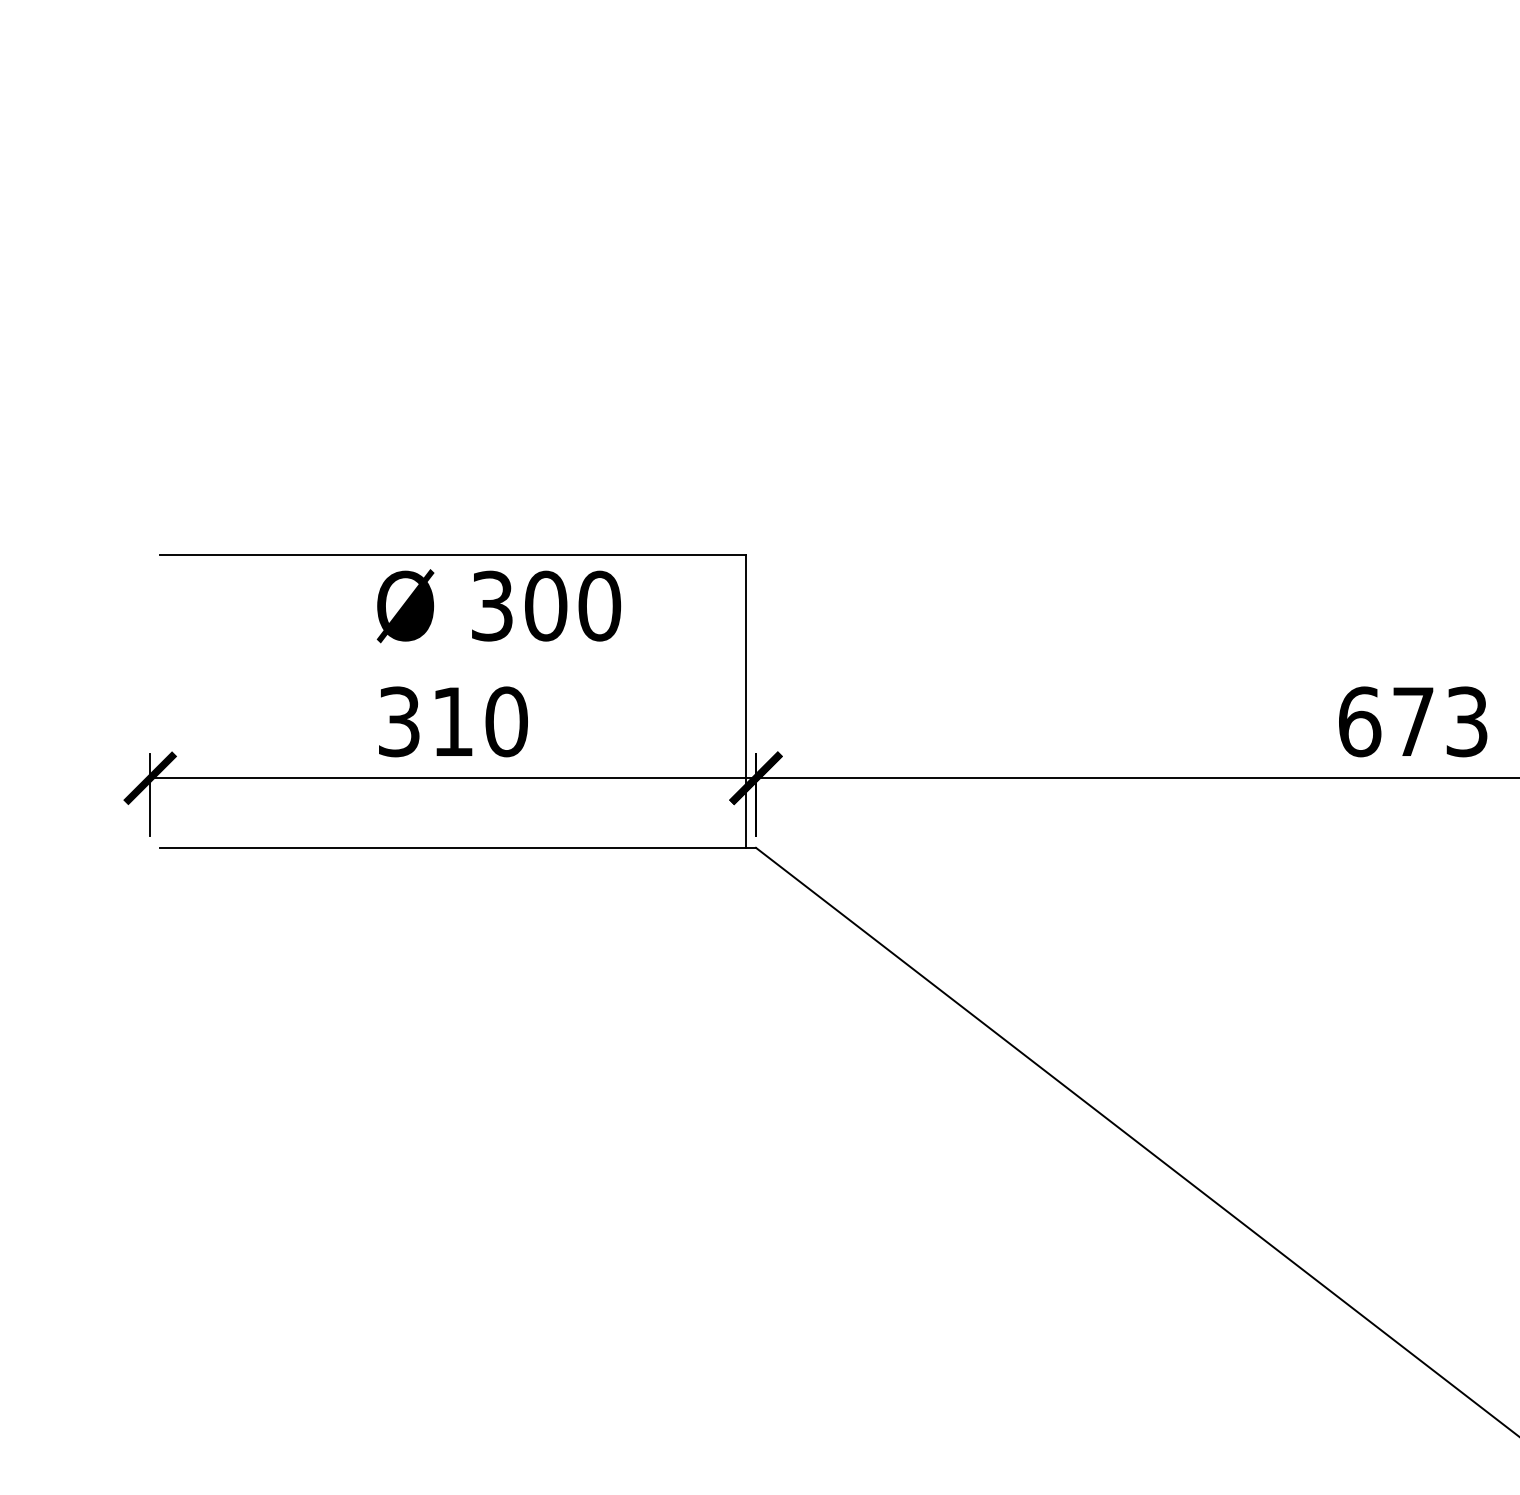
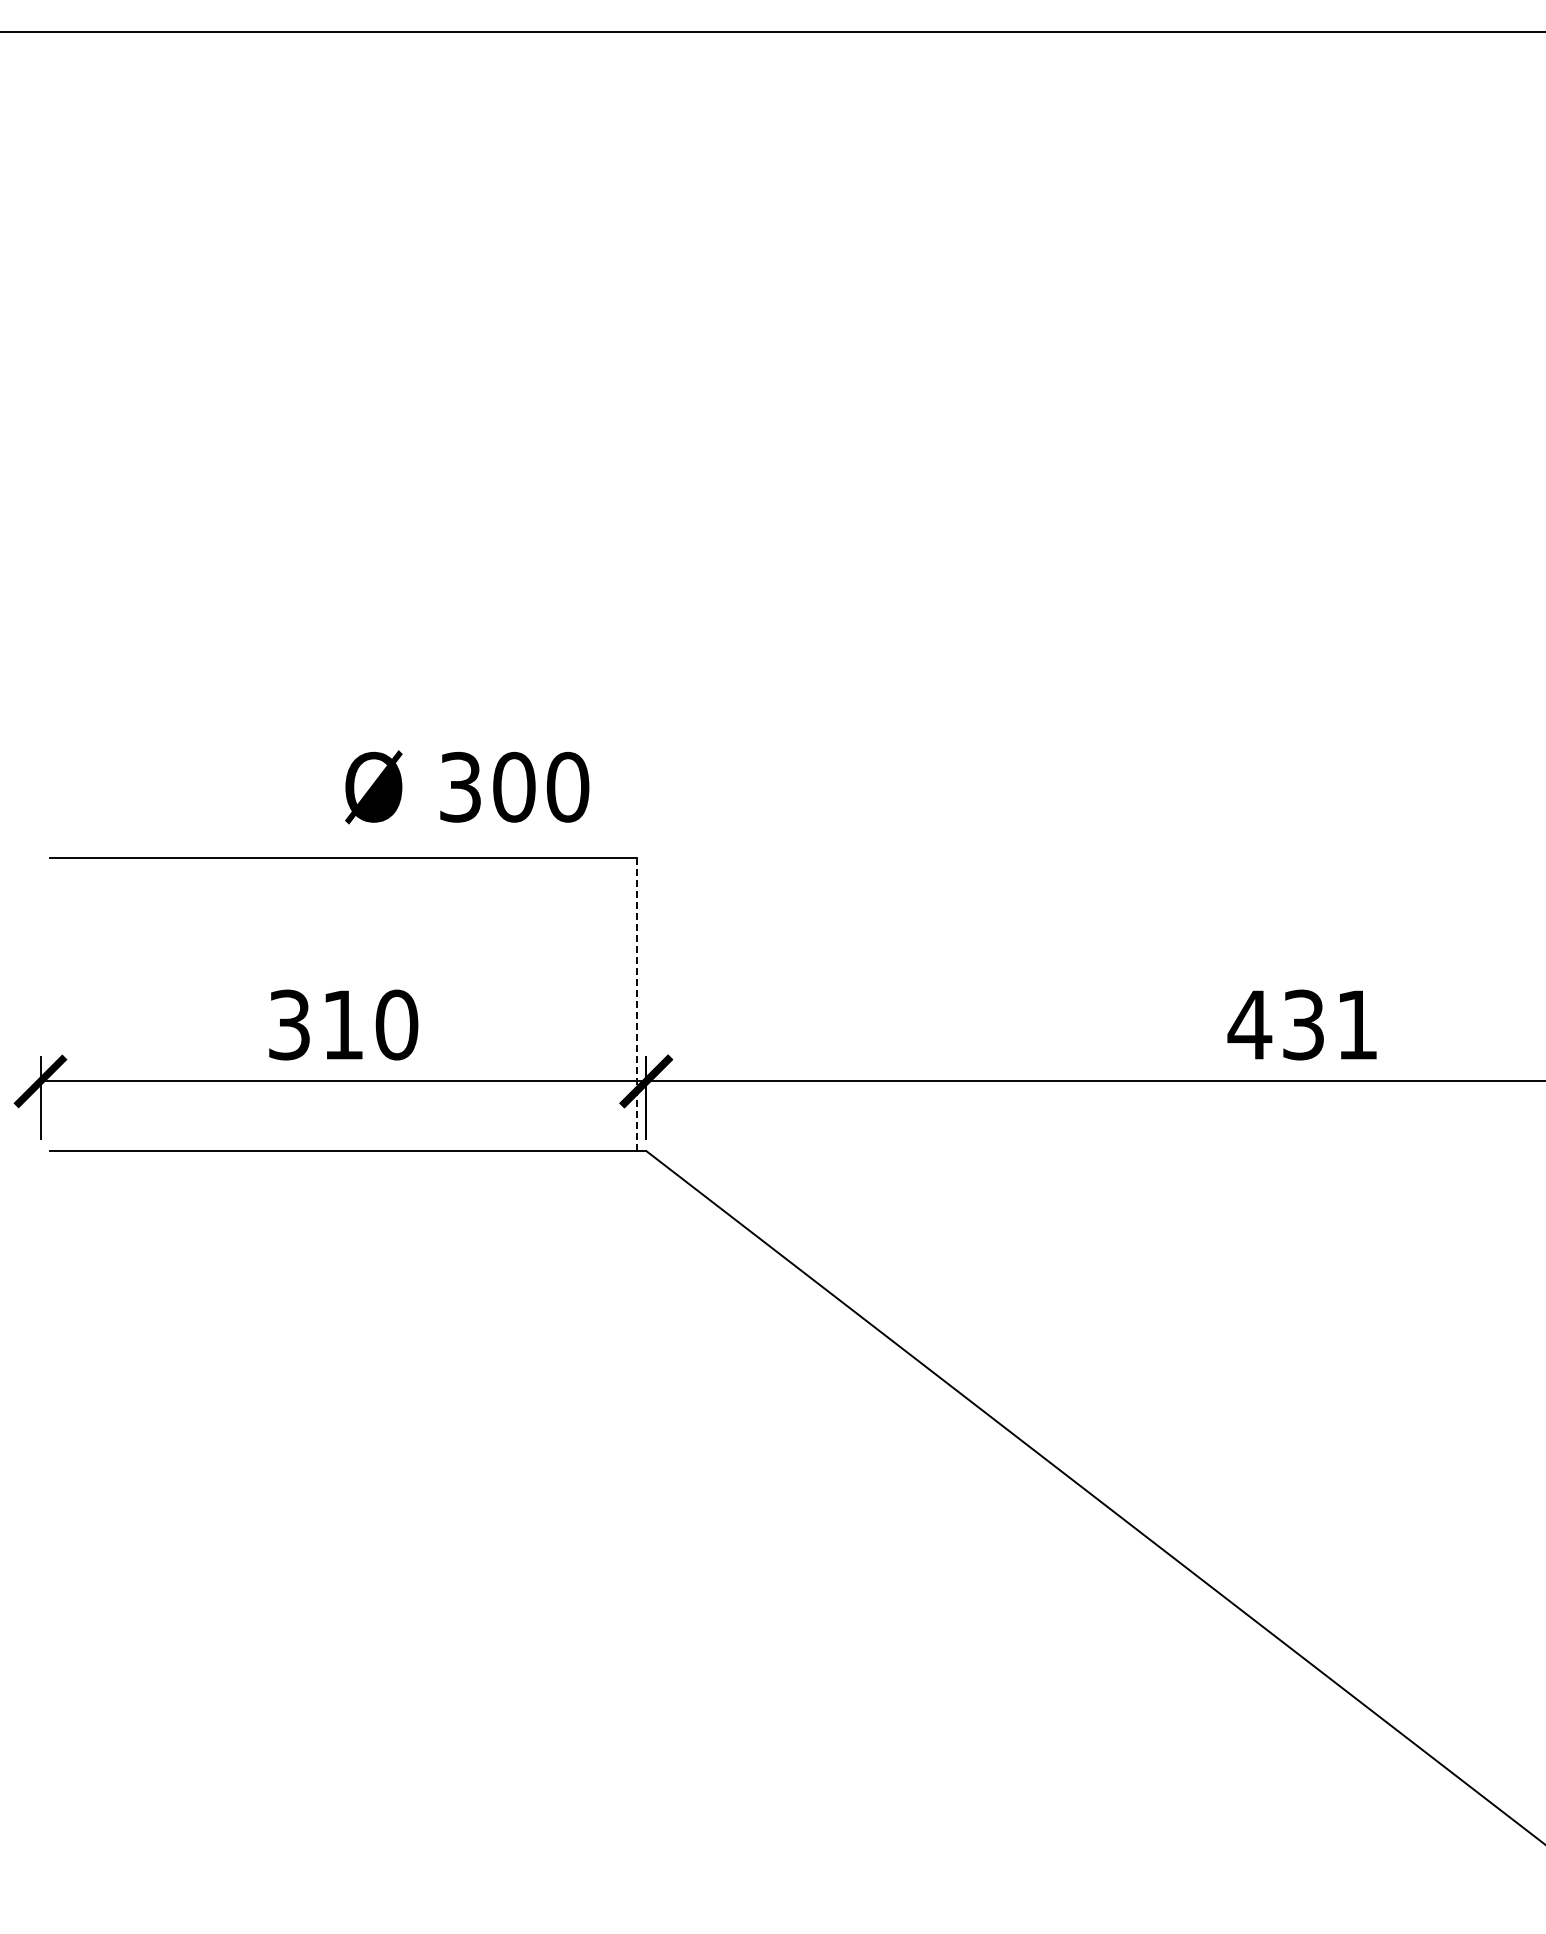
text: (499, 606) -> (467, 787), moved
line: (746, 701) -> (636, 1004), solid -> dashed
text: (1412, 721) -> (1302, 1024), 673 -> 431

